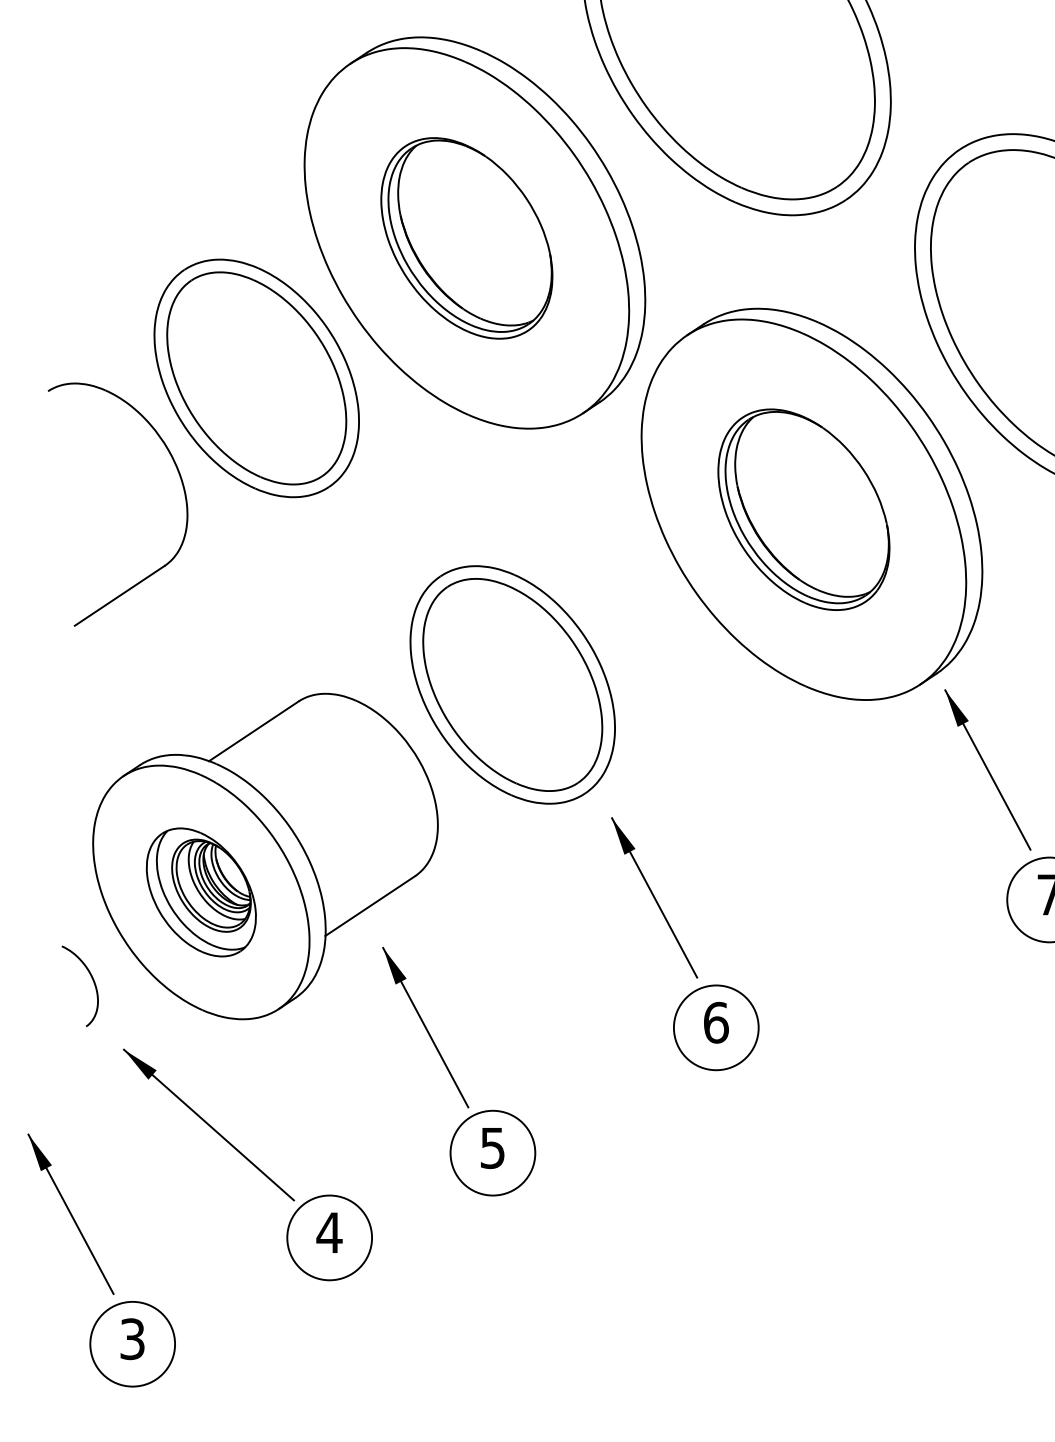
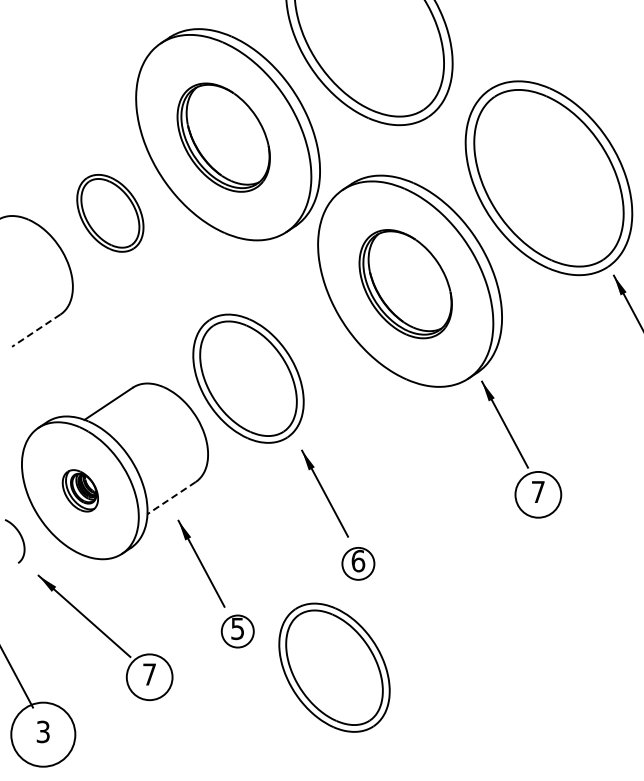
part: (257, 378) -> (110, 213), size x0.6
line: (118, 595) -> (35, 330), solid -> dashed
part: (201, 891) -> (80, 490), size x0.6
line: (370, 906) -> (171, 498), solid -> dashed
circle: (716, 1027) -> (358, 563), size x0.7
circle: (492, 1153) -> (237, 631), size x0.7
part: (672, 1219) -> (334, 667), added
text: (329, 1232) -> (149, 674), 4 -> 7
circle: (133, 1343) -> (43, 734), size x1.4

